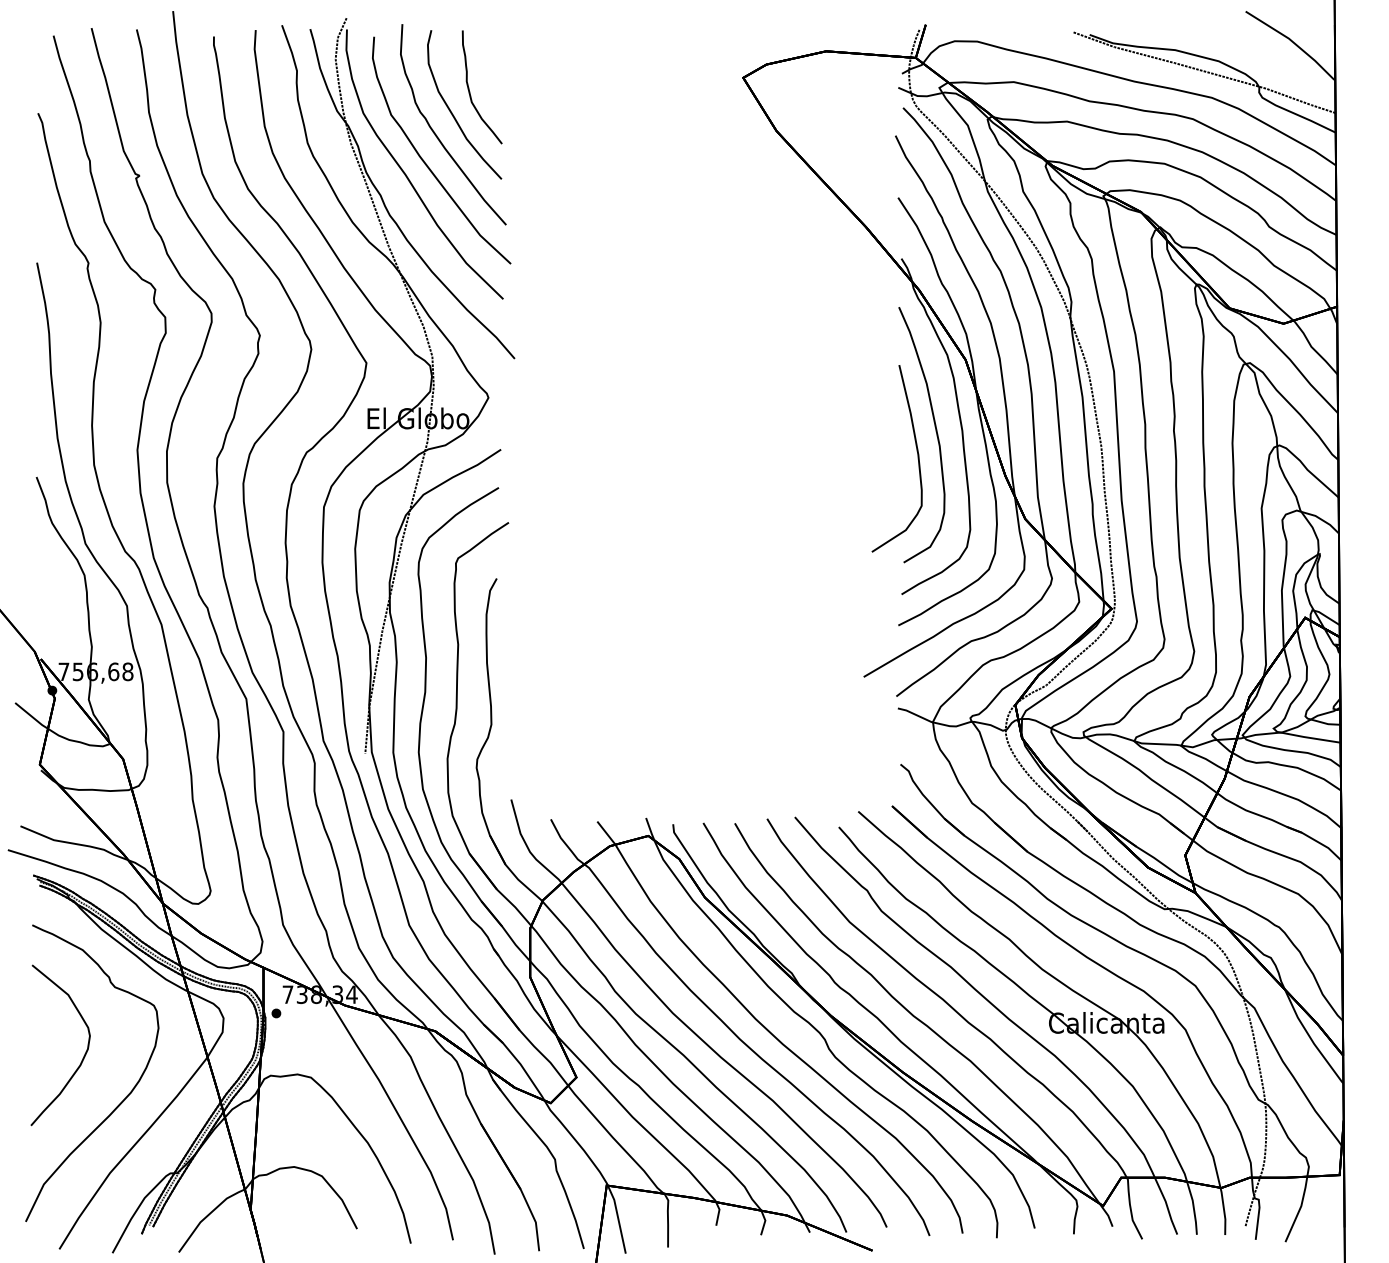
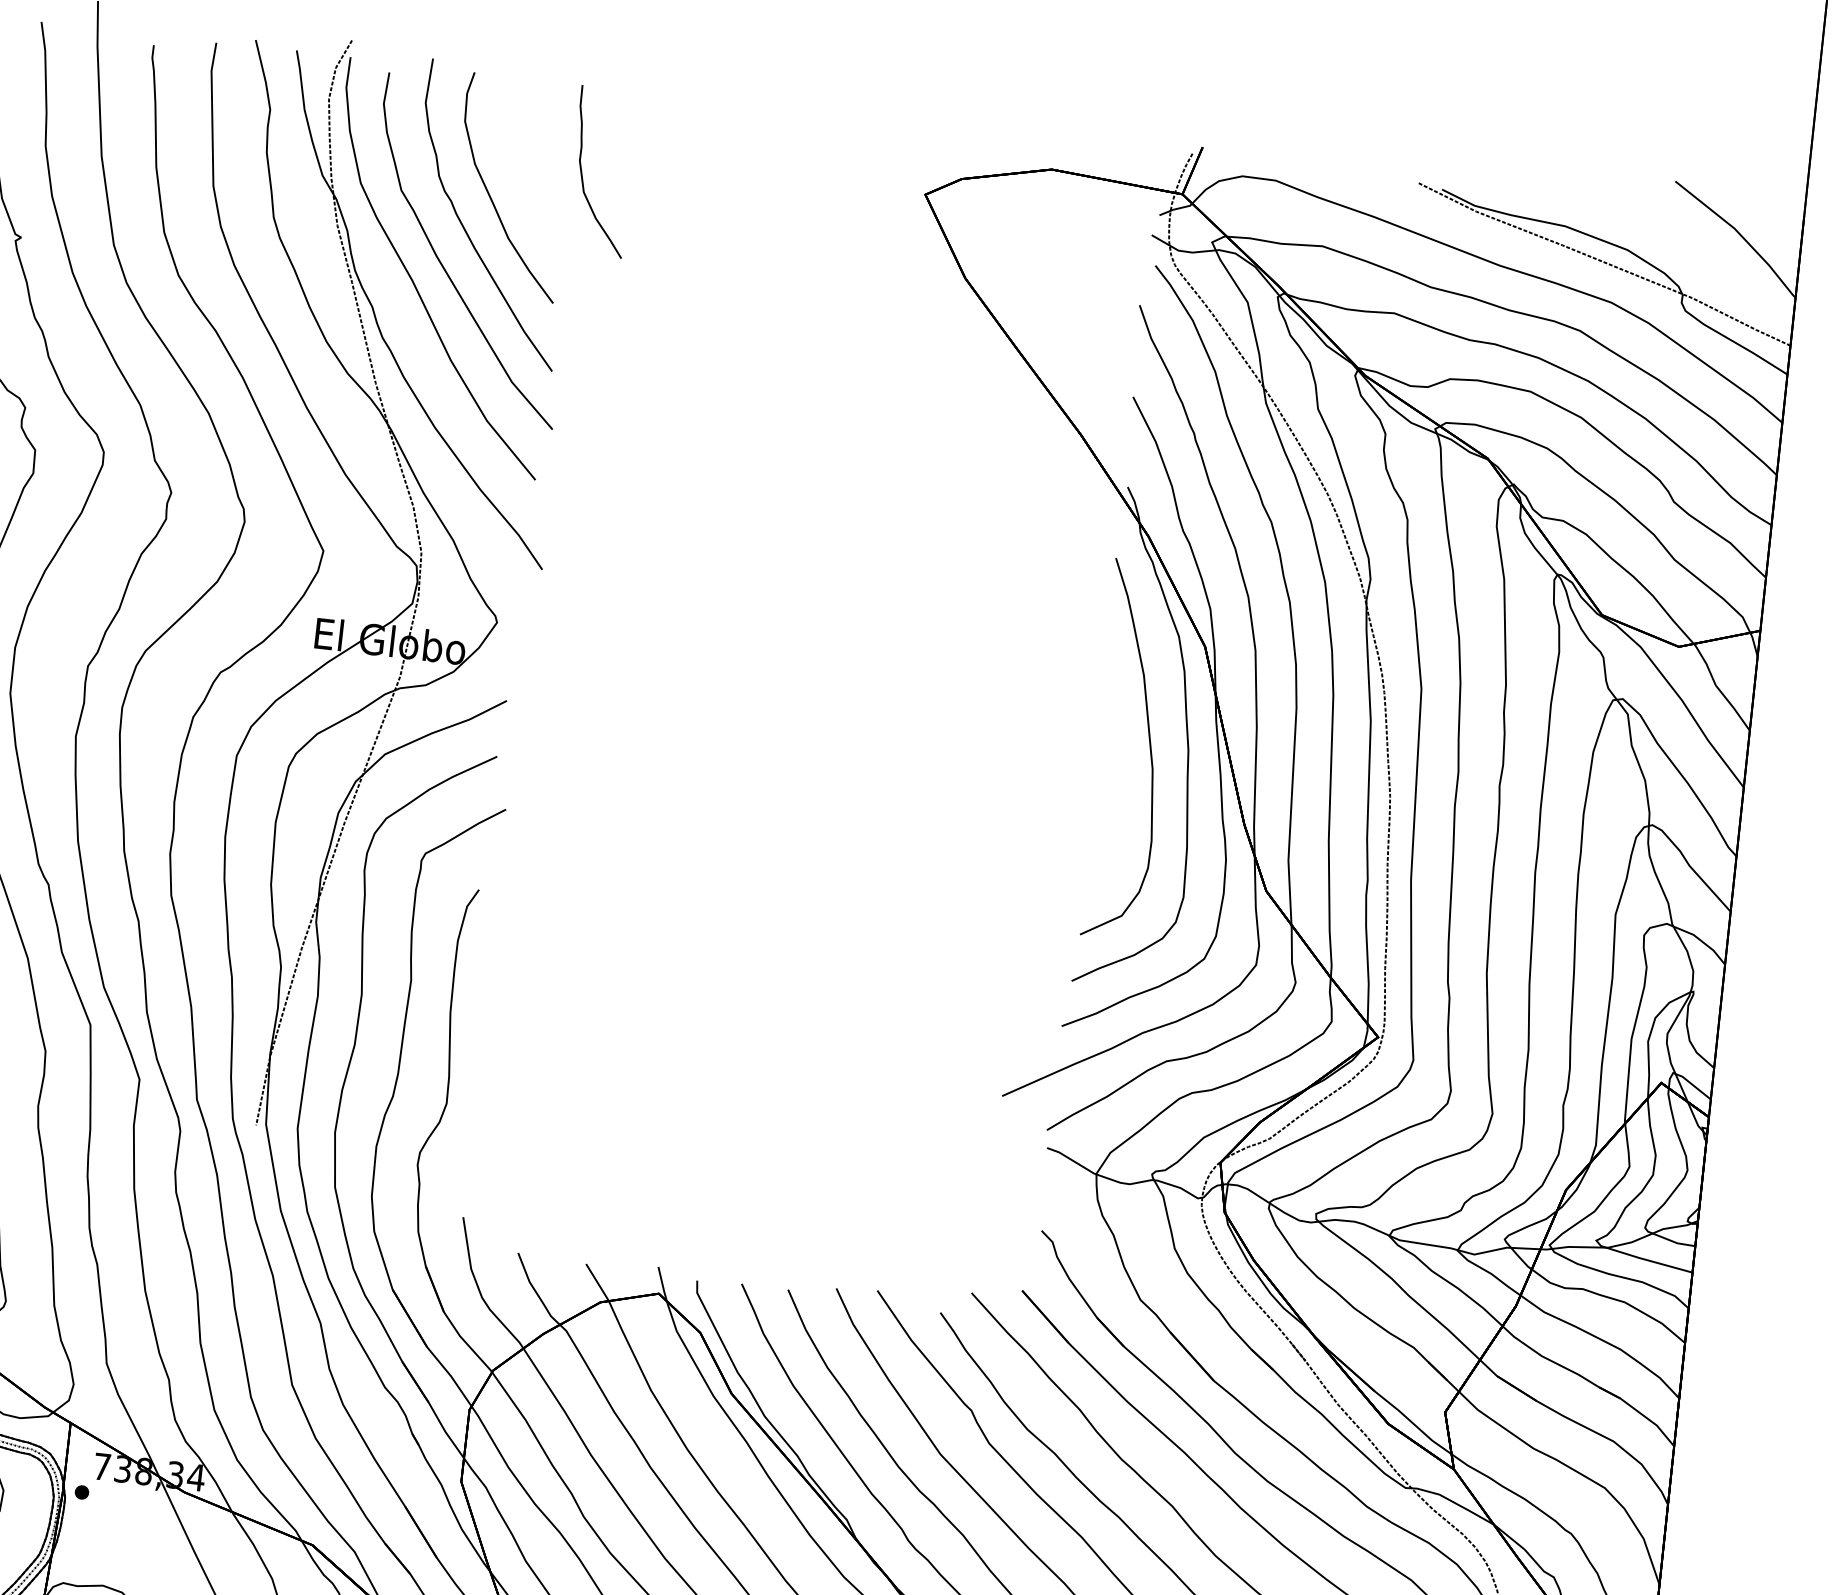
part: (470, 91) -> (583, 176), moved
part: (917, 458) -> (1117, 783), removed

